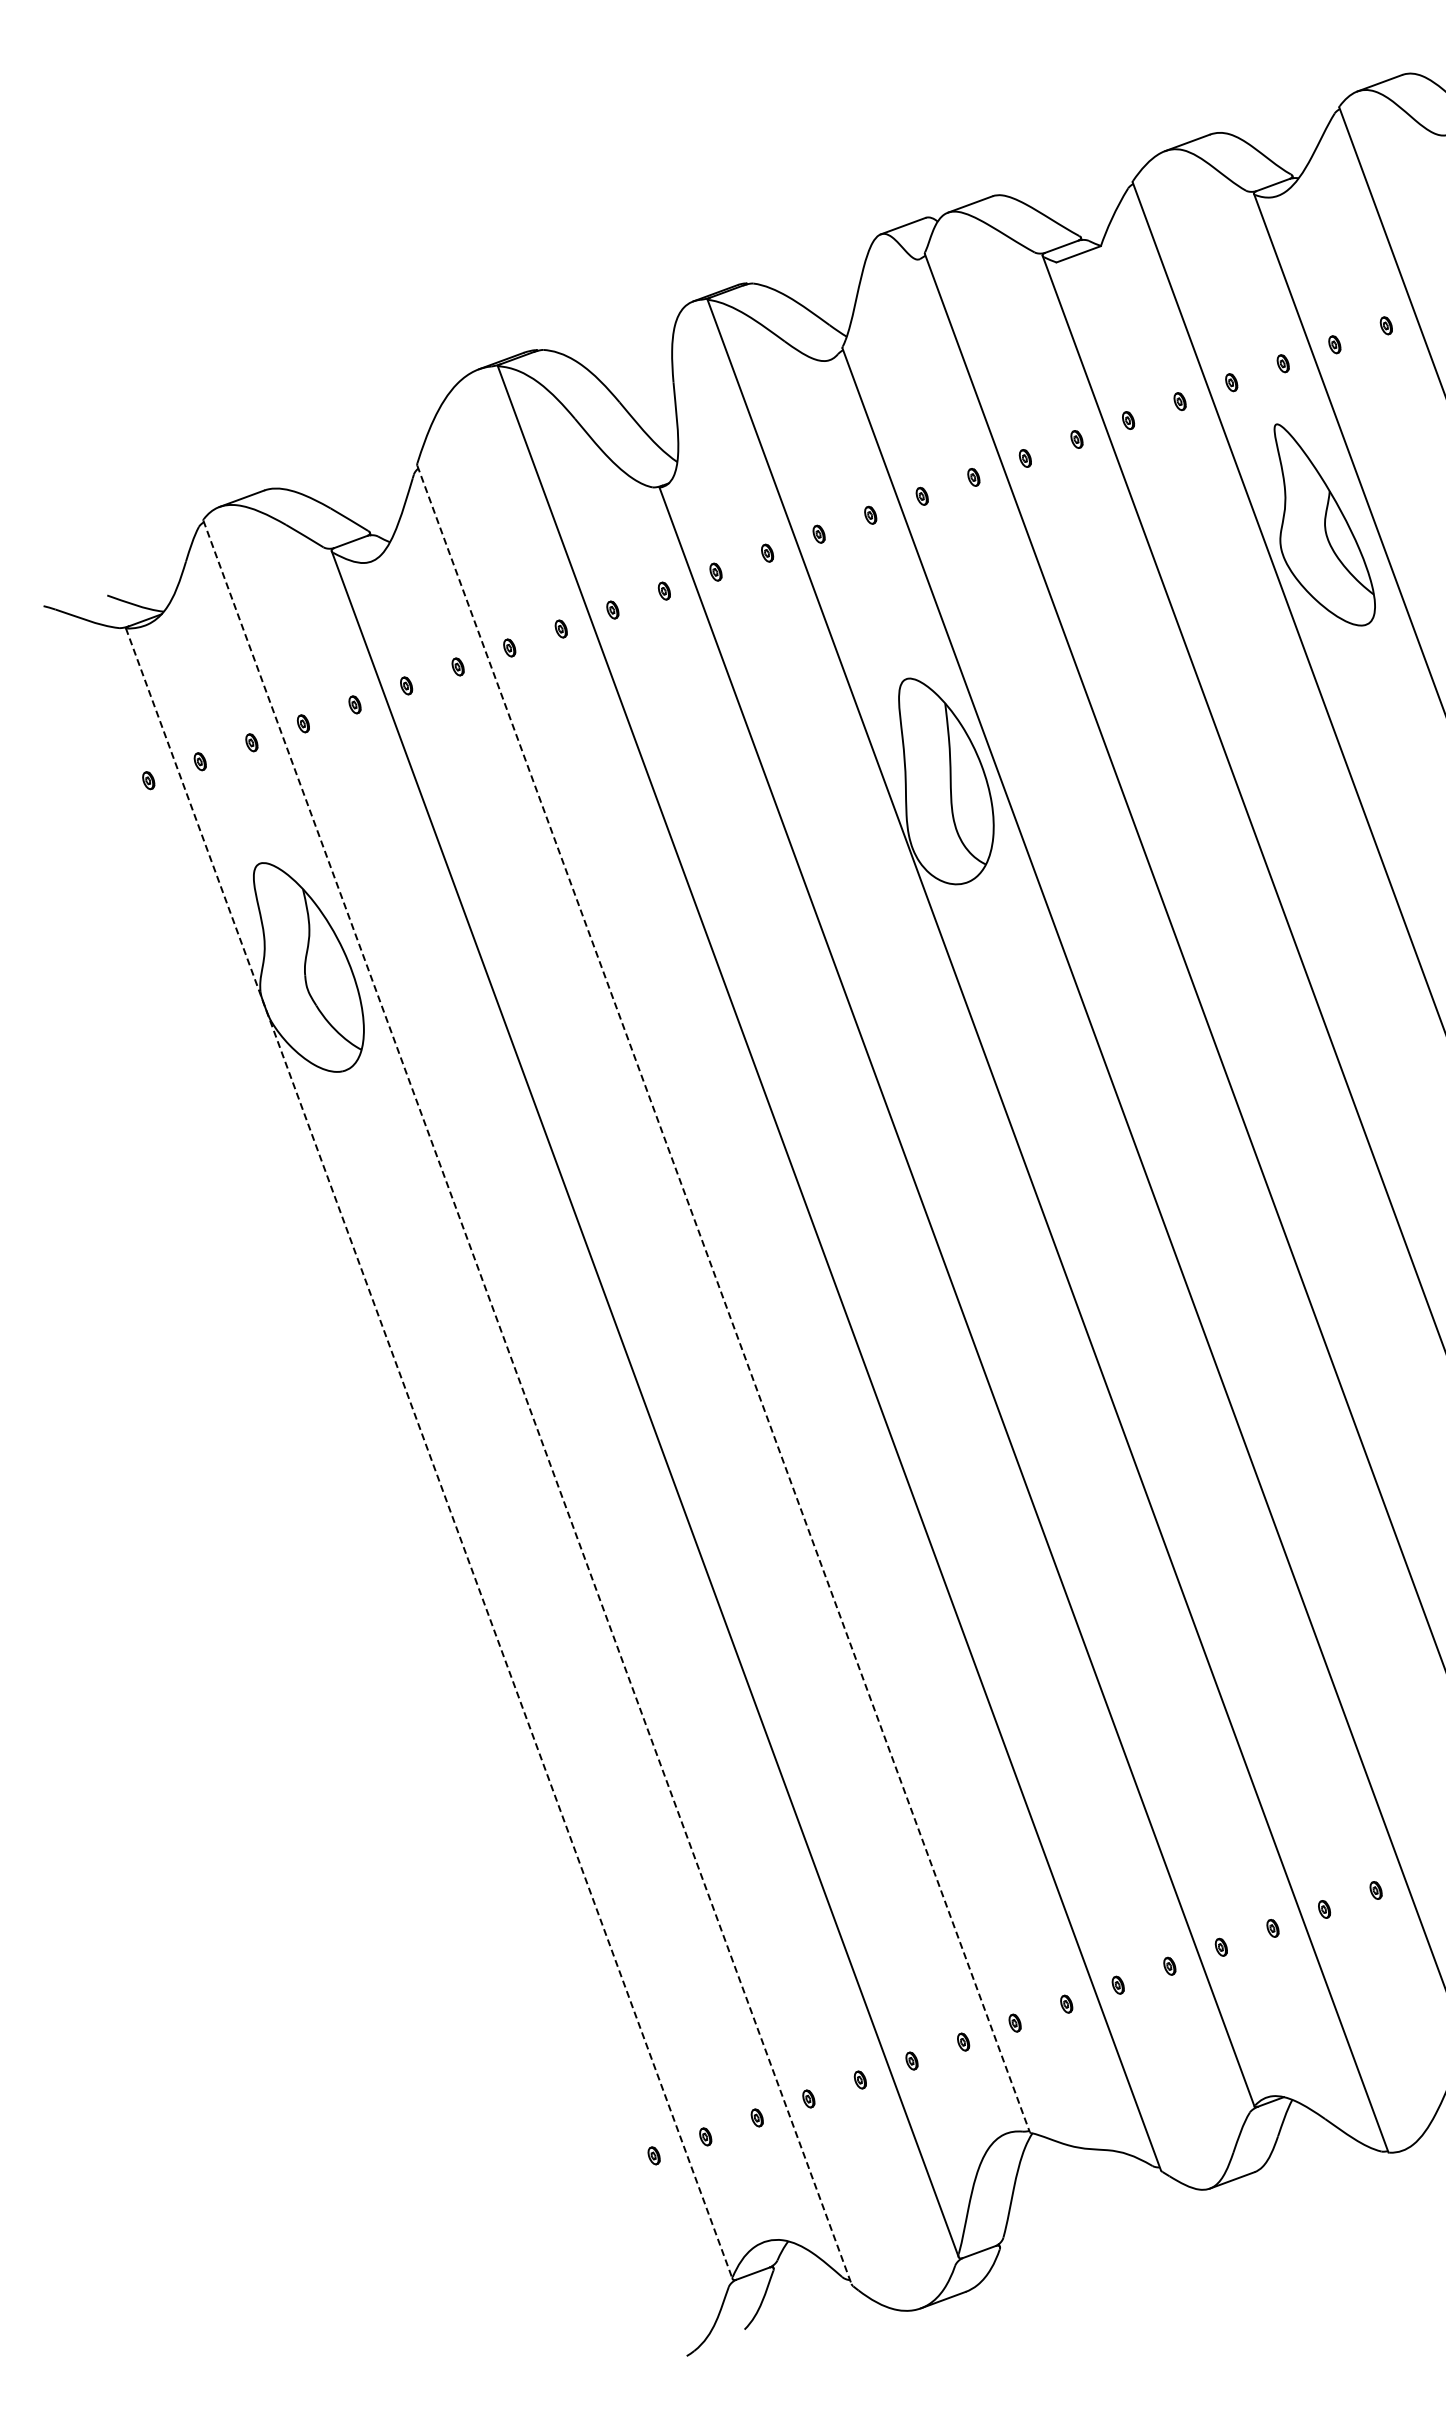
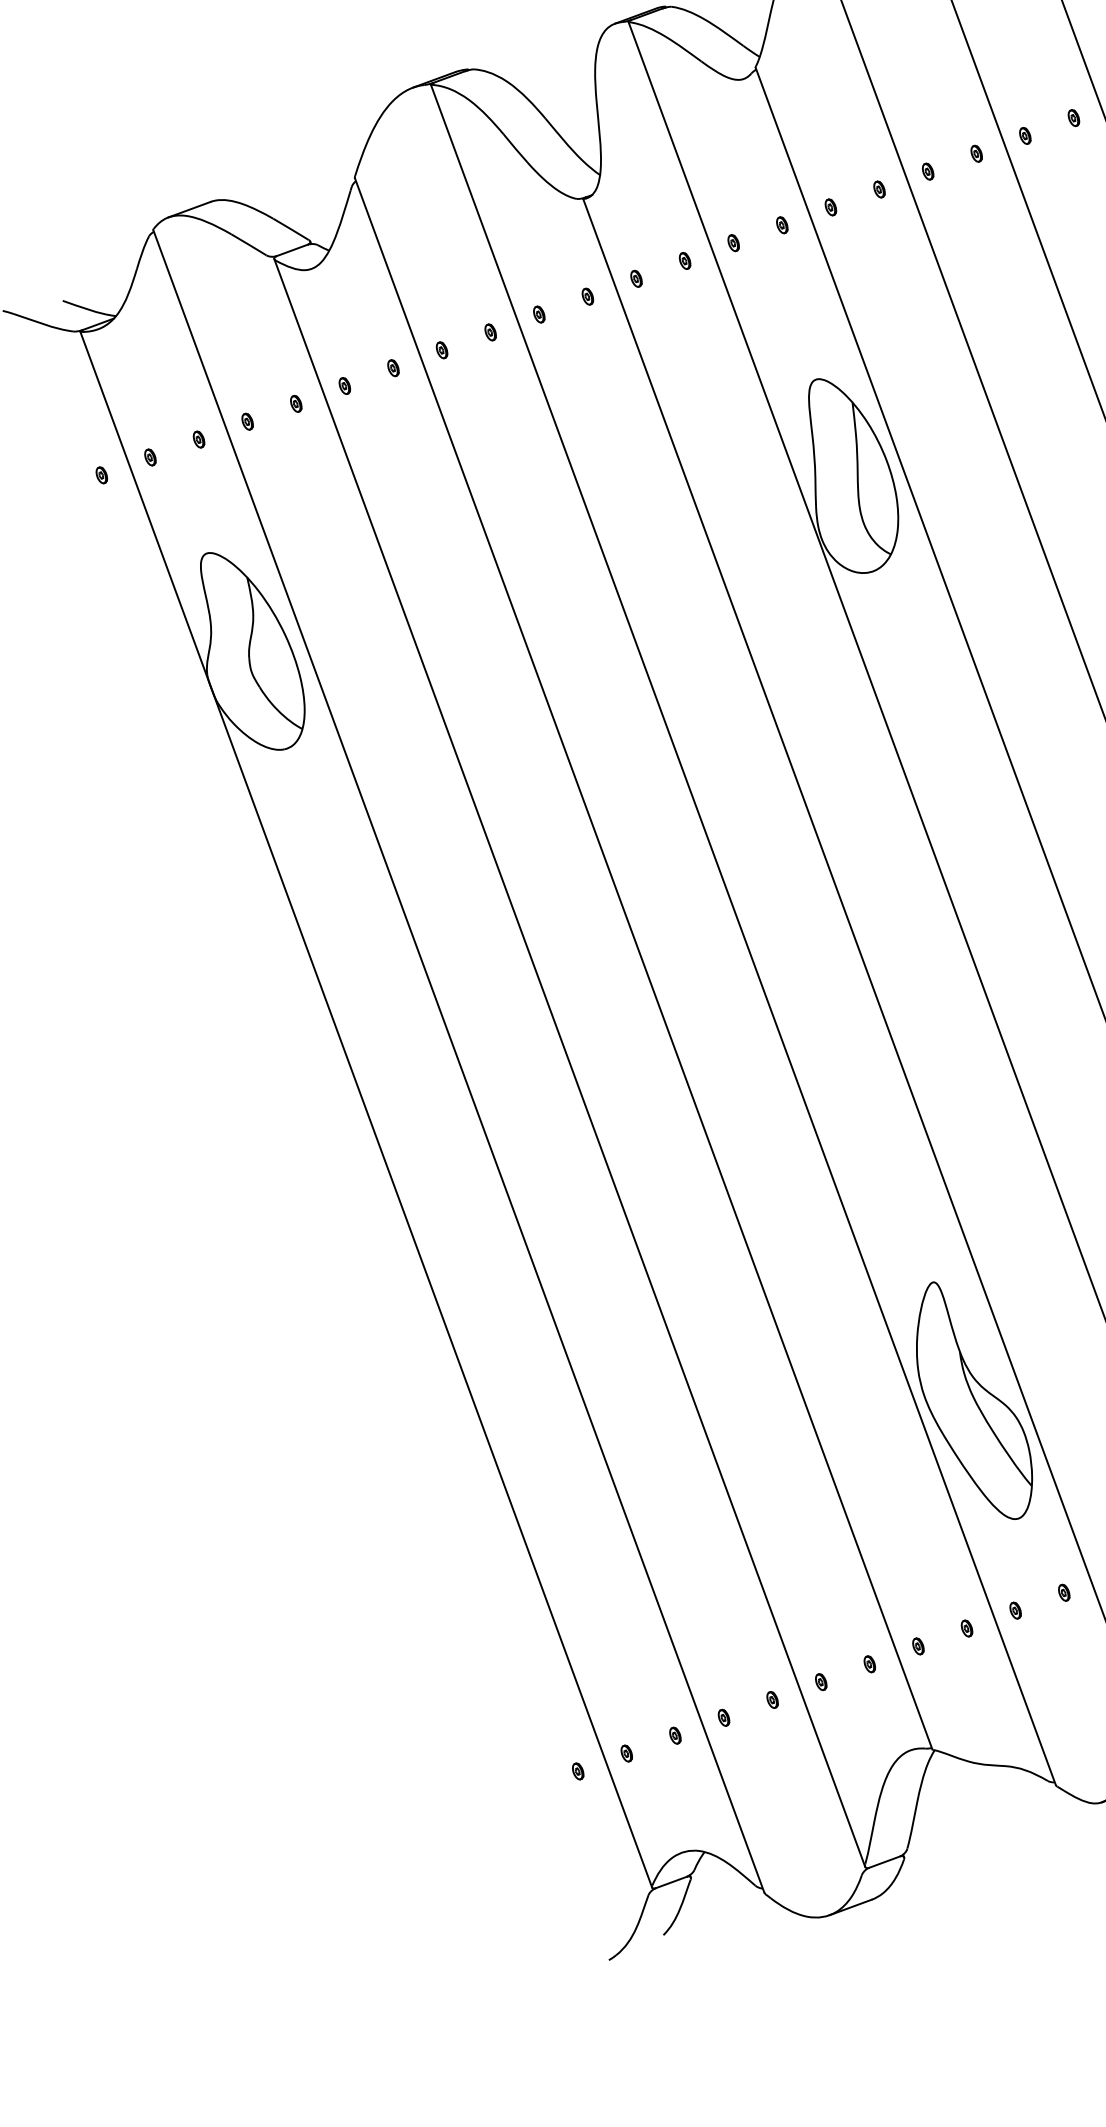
line: (723, 1298) -> (643, 963), dashed -> solid
line: (527, 1402) -> (458, 1061), dashed -> solid
line: (429, 1454) -> (366, 1110), dashed -> solid
part: (1074, 1762) -> (974, 1400), added

